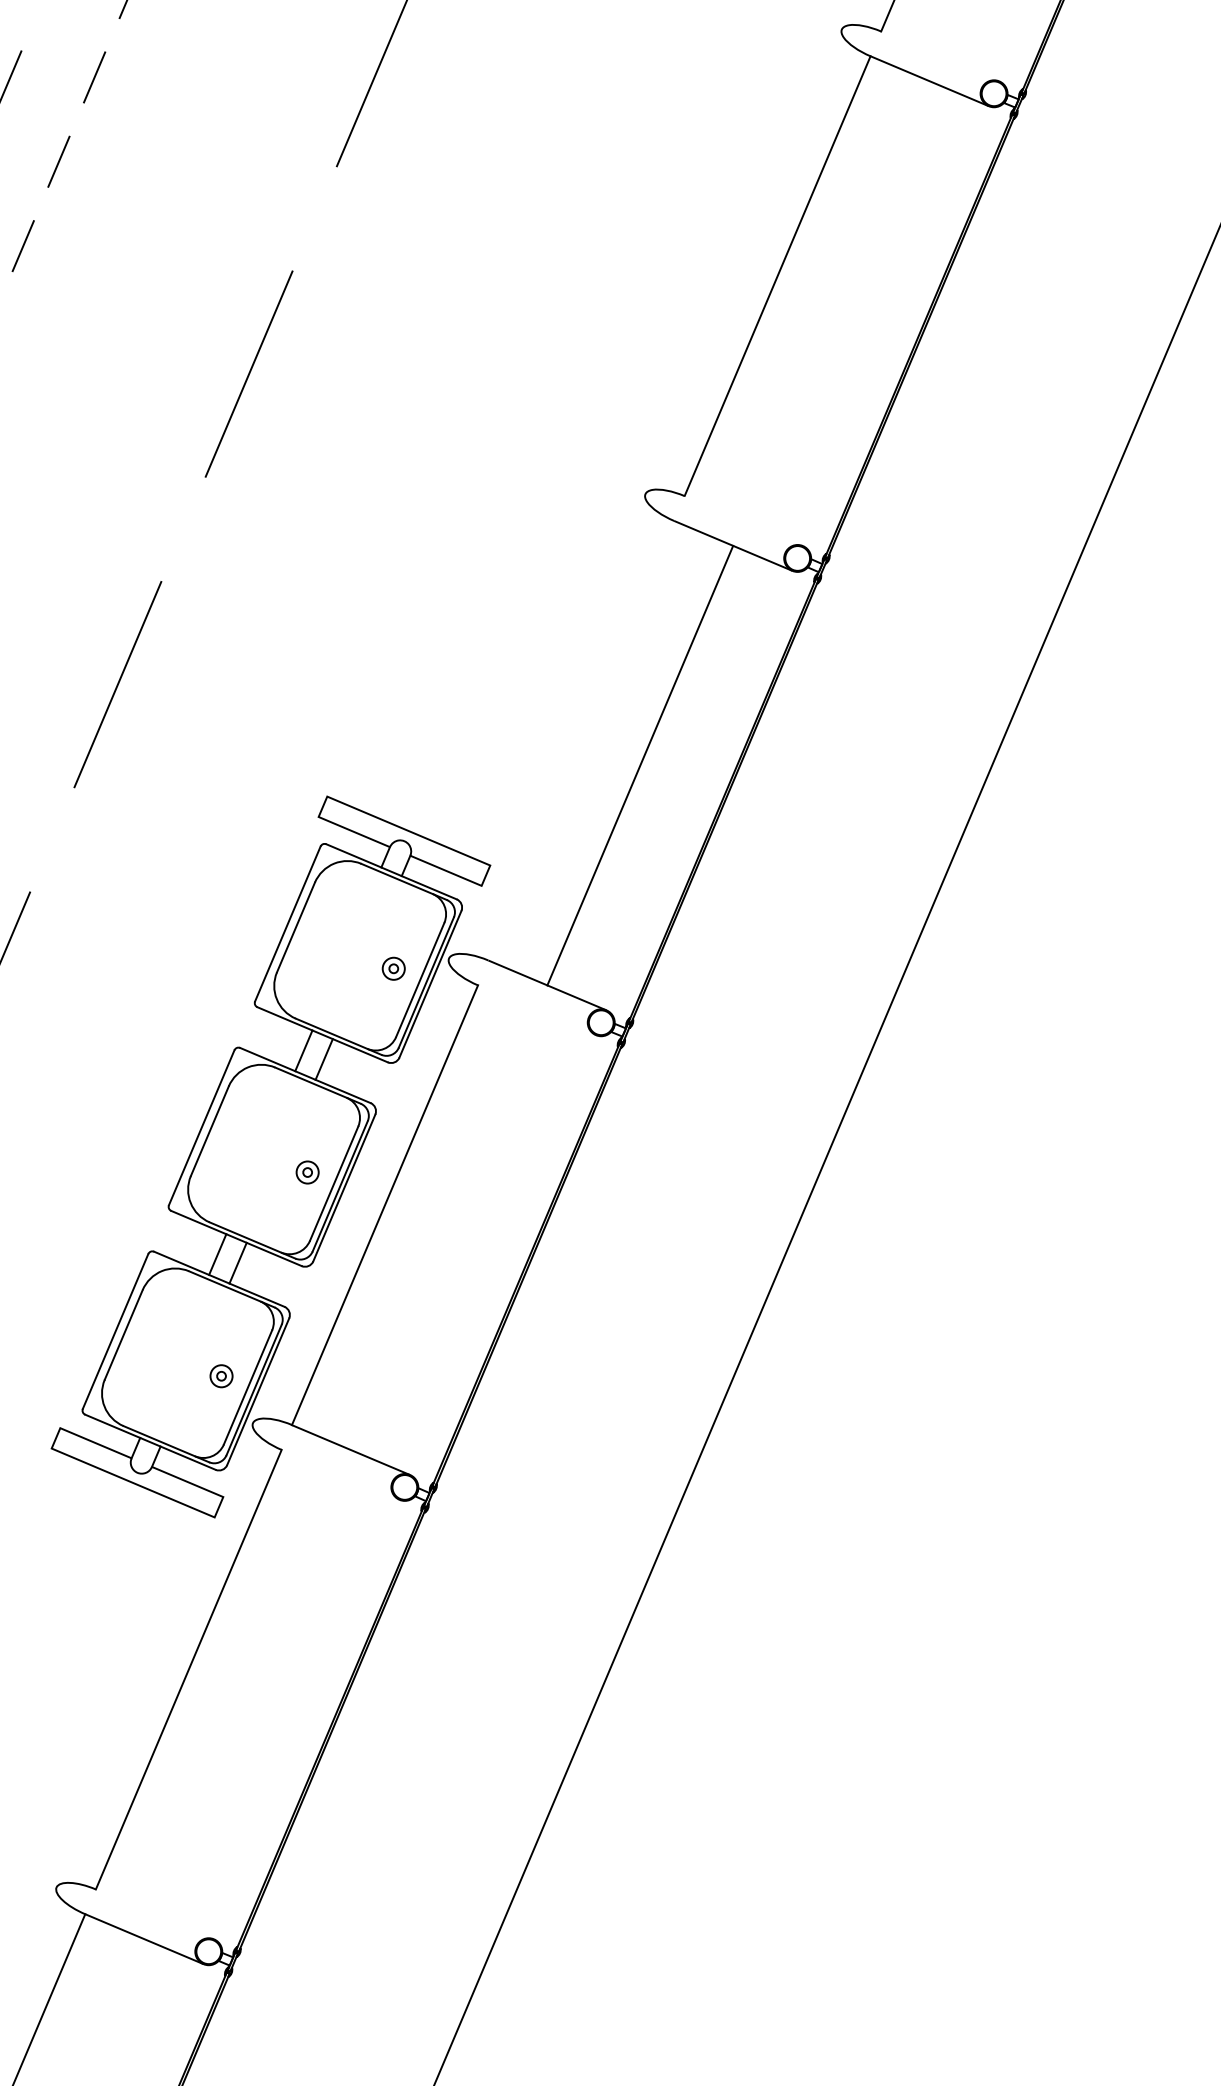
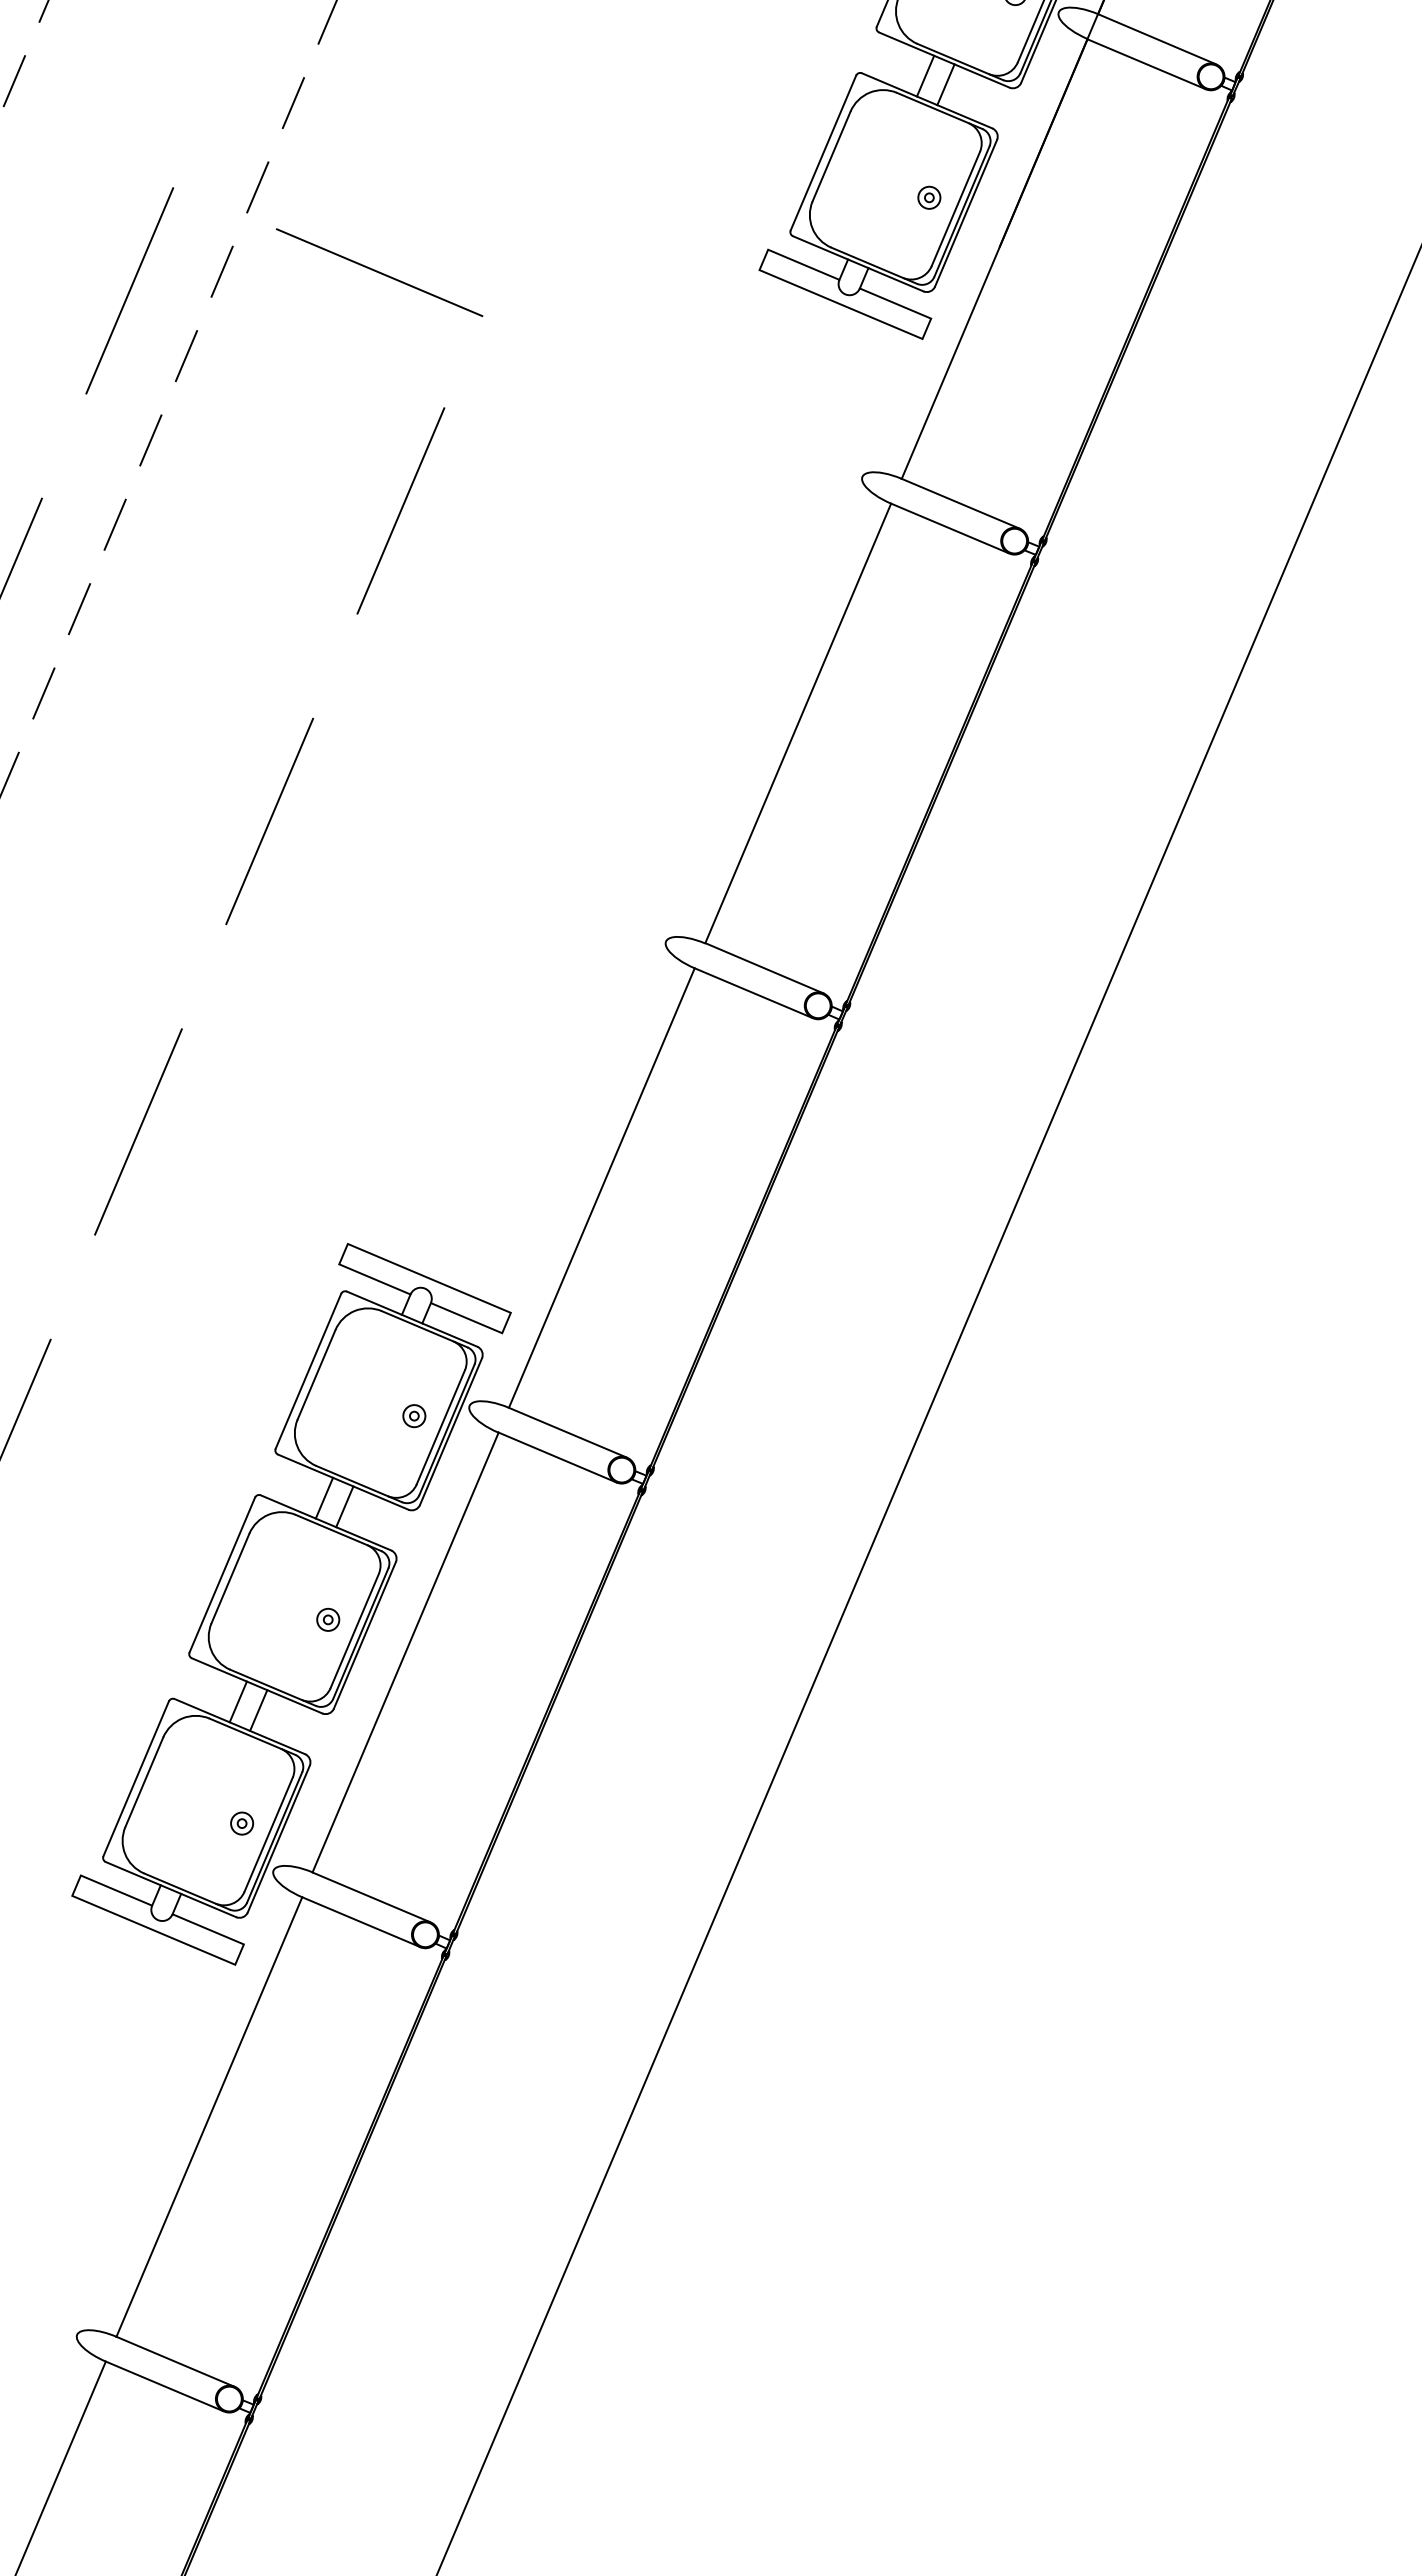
line: (939, 56) -> (960, 503), added
line: (743, 521) -> (764, 968), added
line: (639, 765) -> (601, 1187), moved
line: (536, 1010) -> (557, 1457), added
line: (340, 1475) -> (361, 1922), added
line: (154, 1914) -> (175, 2361), added

